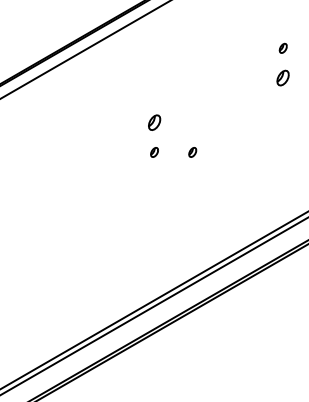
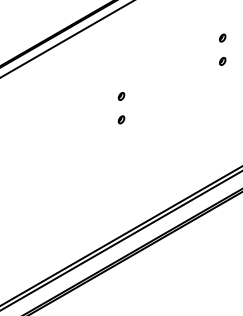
part: (283, 78) -> (222, 61), size x0.62
part: (154, 122) -> (121, 96), size x0.62
part: (192, 152) -> (151, 119), removed

